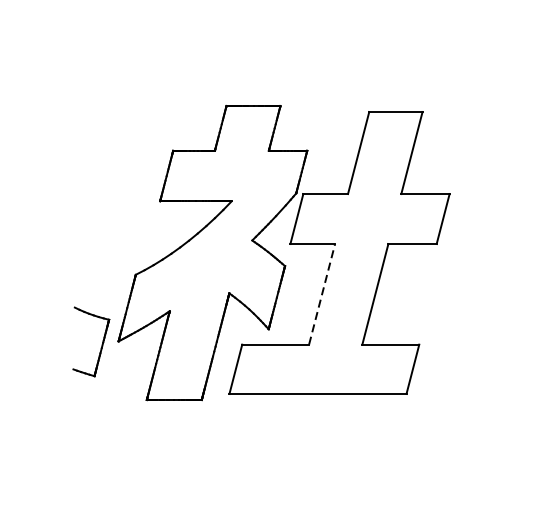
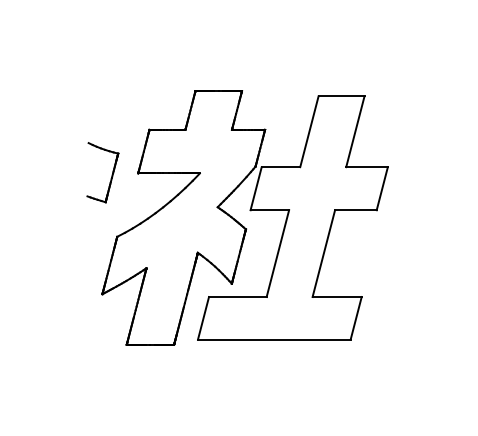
line: (321, 294) -> (277, 253), dashed -> solid
part: (101, 344) -> (111, 174), moved

